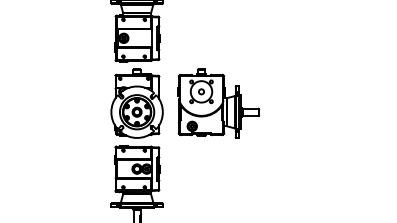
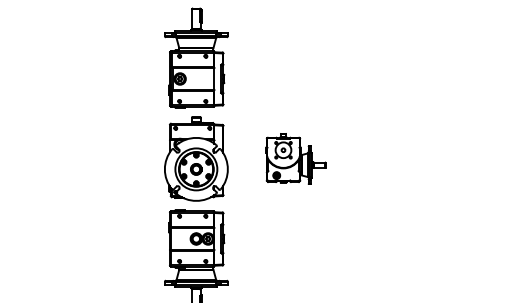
part: (218, 103) -> (295, 158), size x0.6

